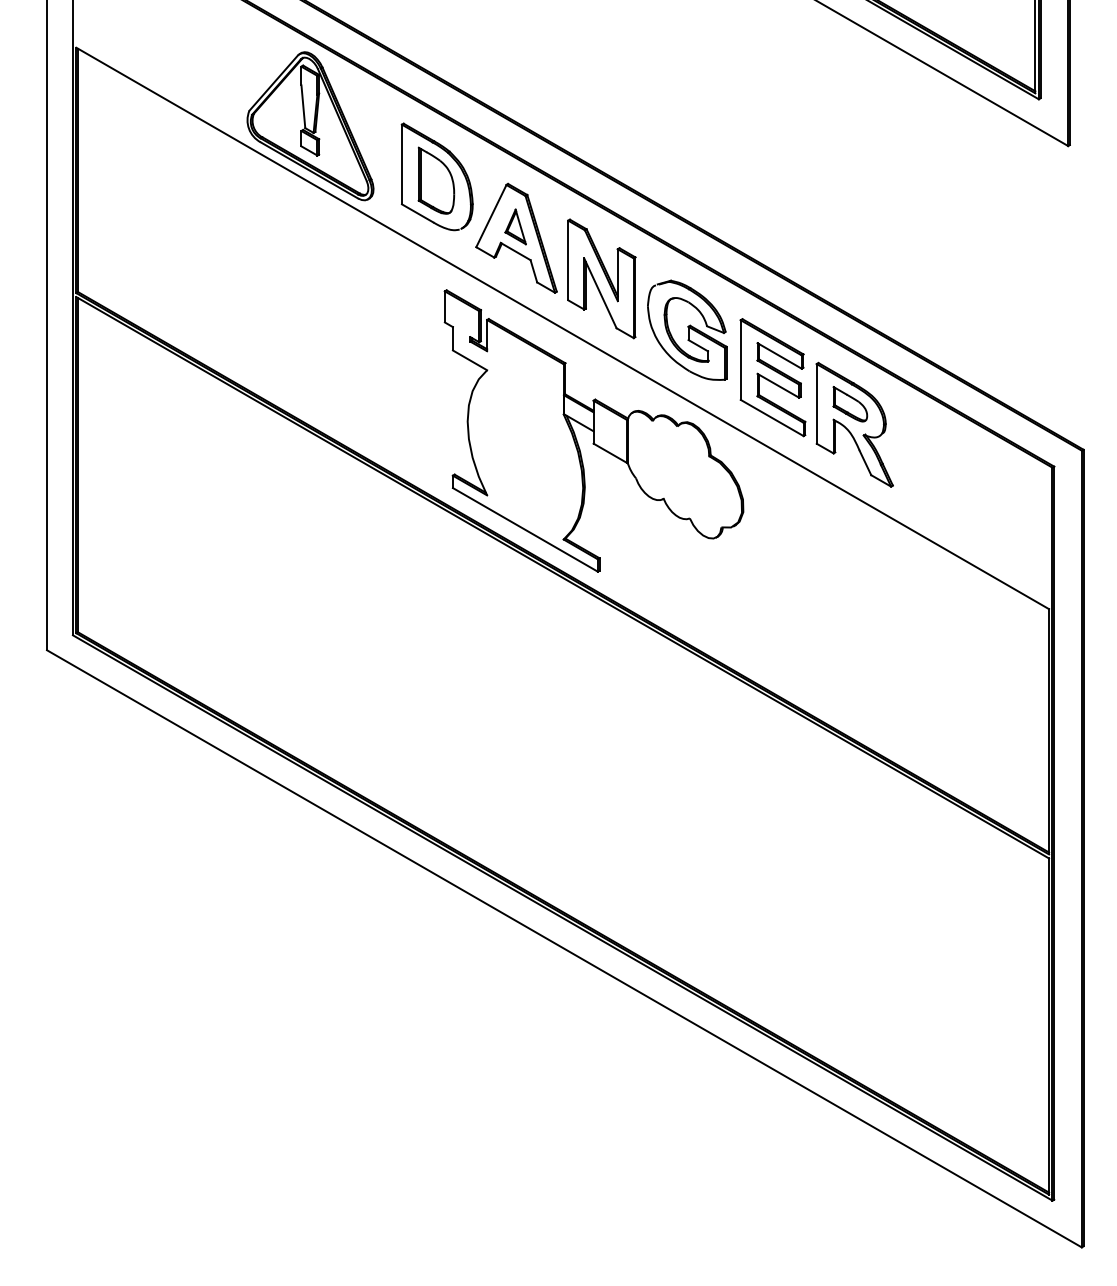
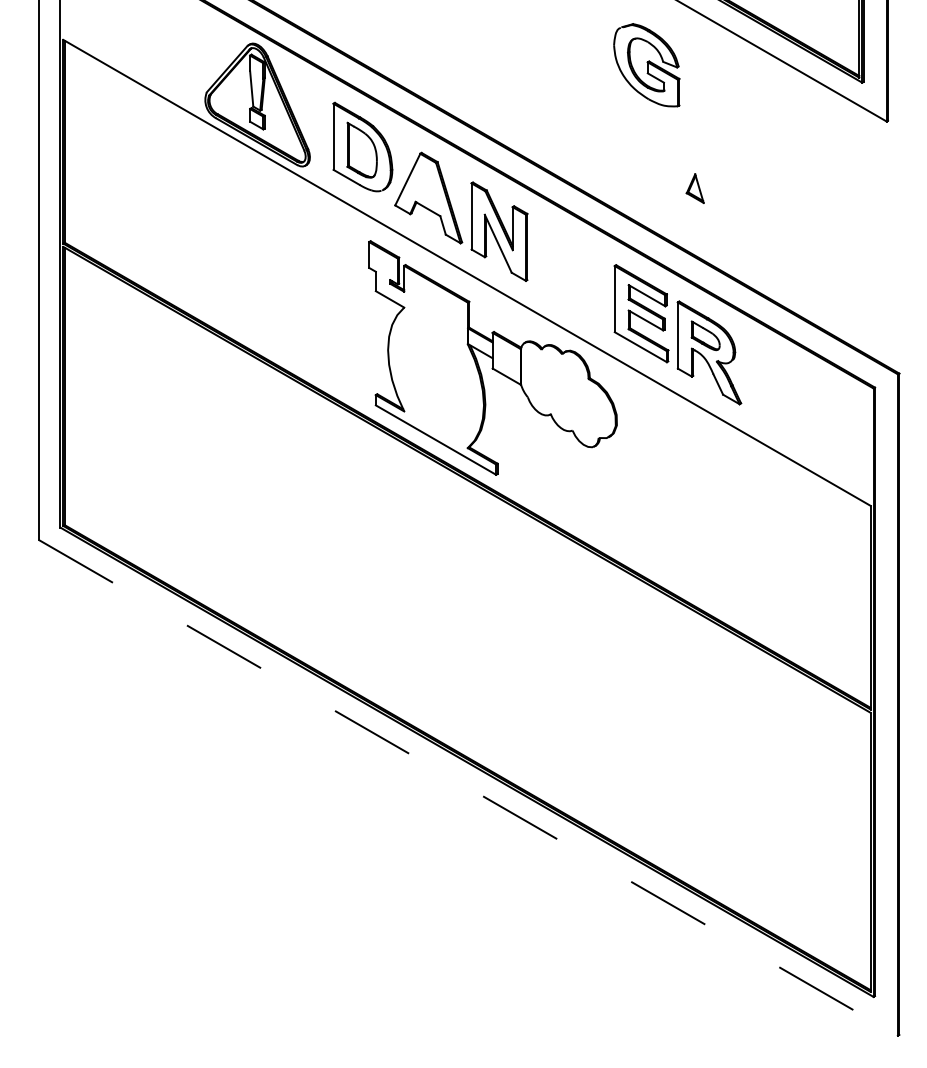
part: (515, 226) -> (695, 188), moved
part: (687, 329) -> (646, 64), moved
line: (564, 949) -> (468, 788), solid -> dashed

